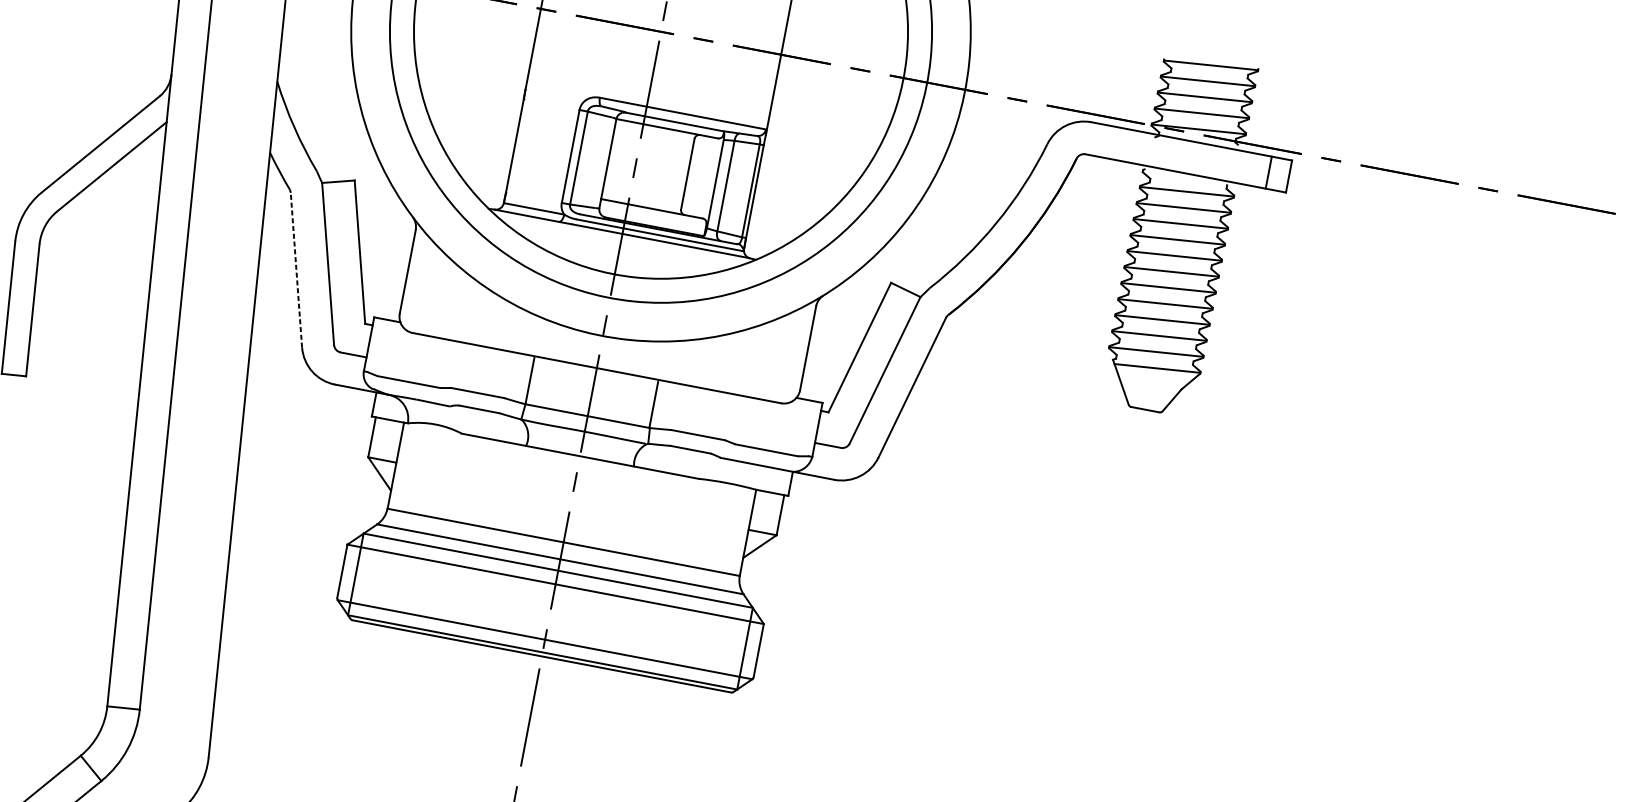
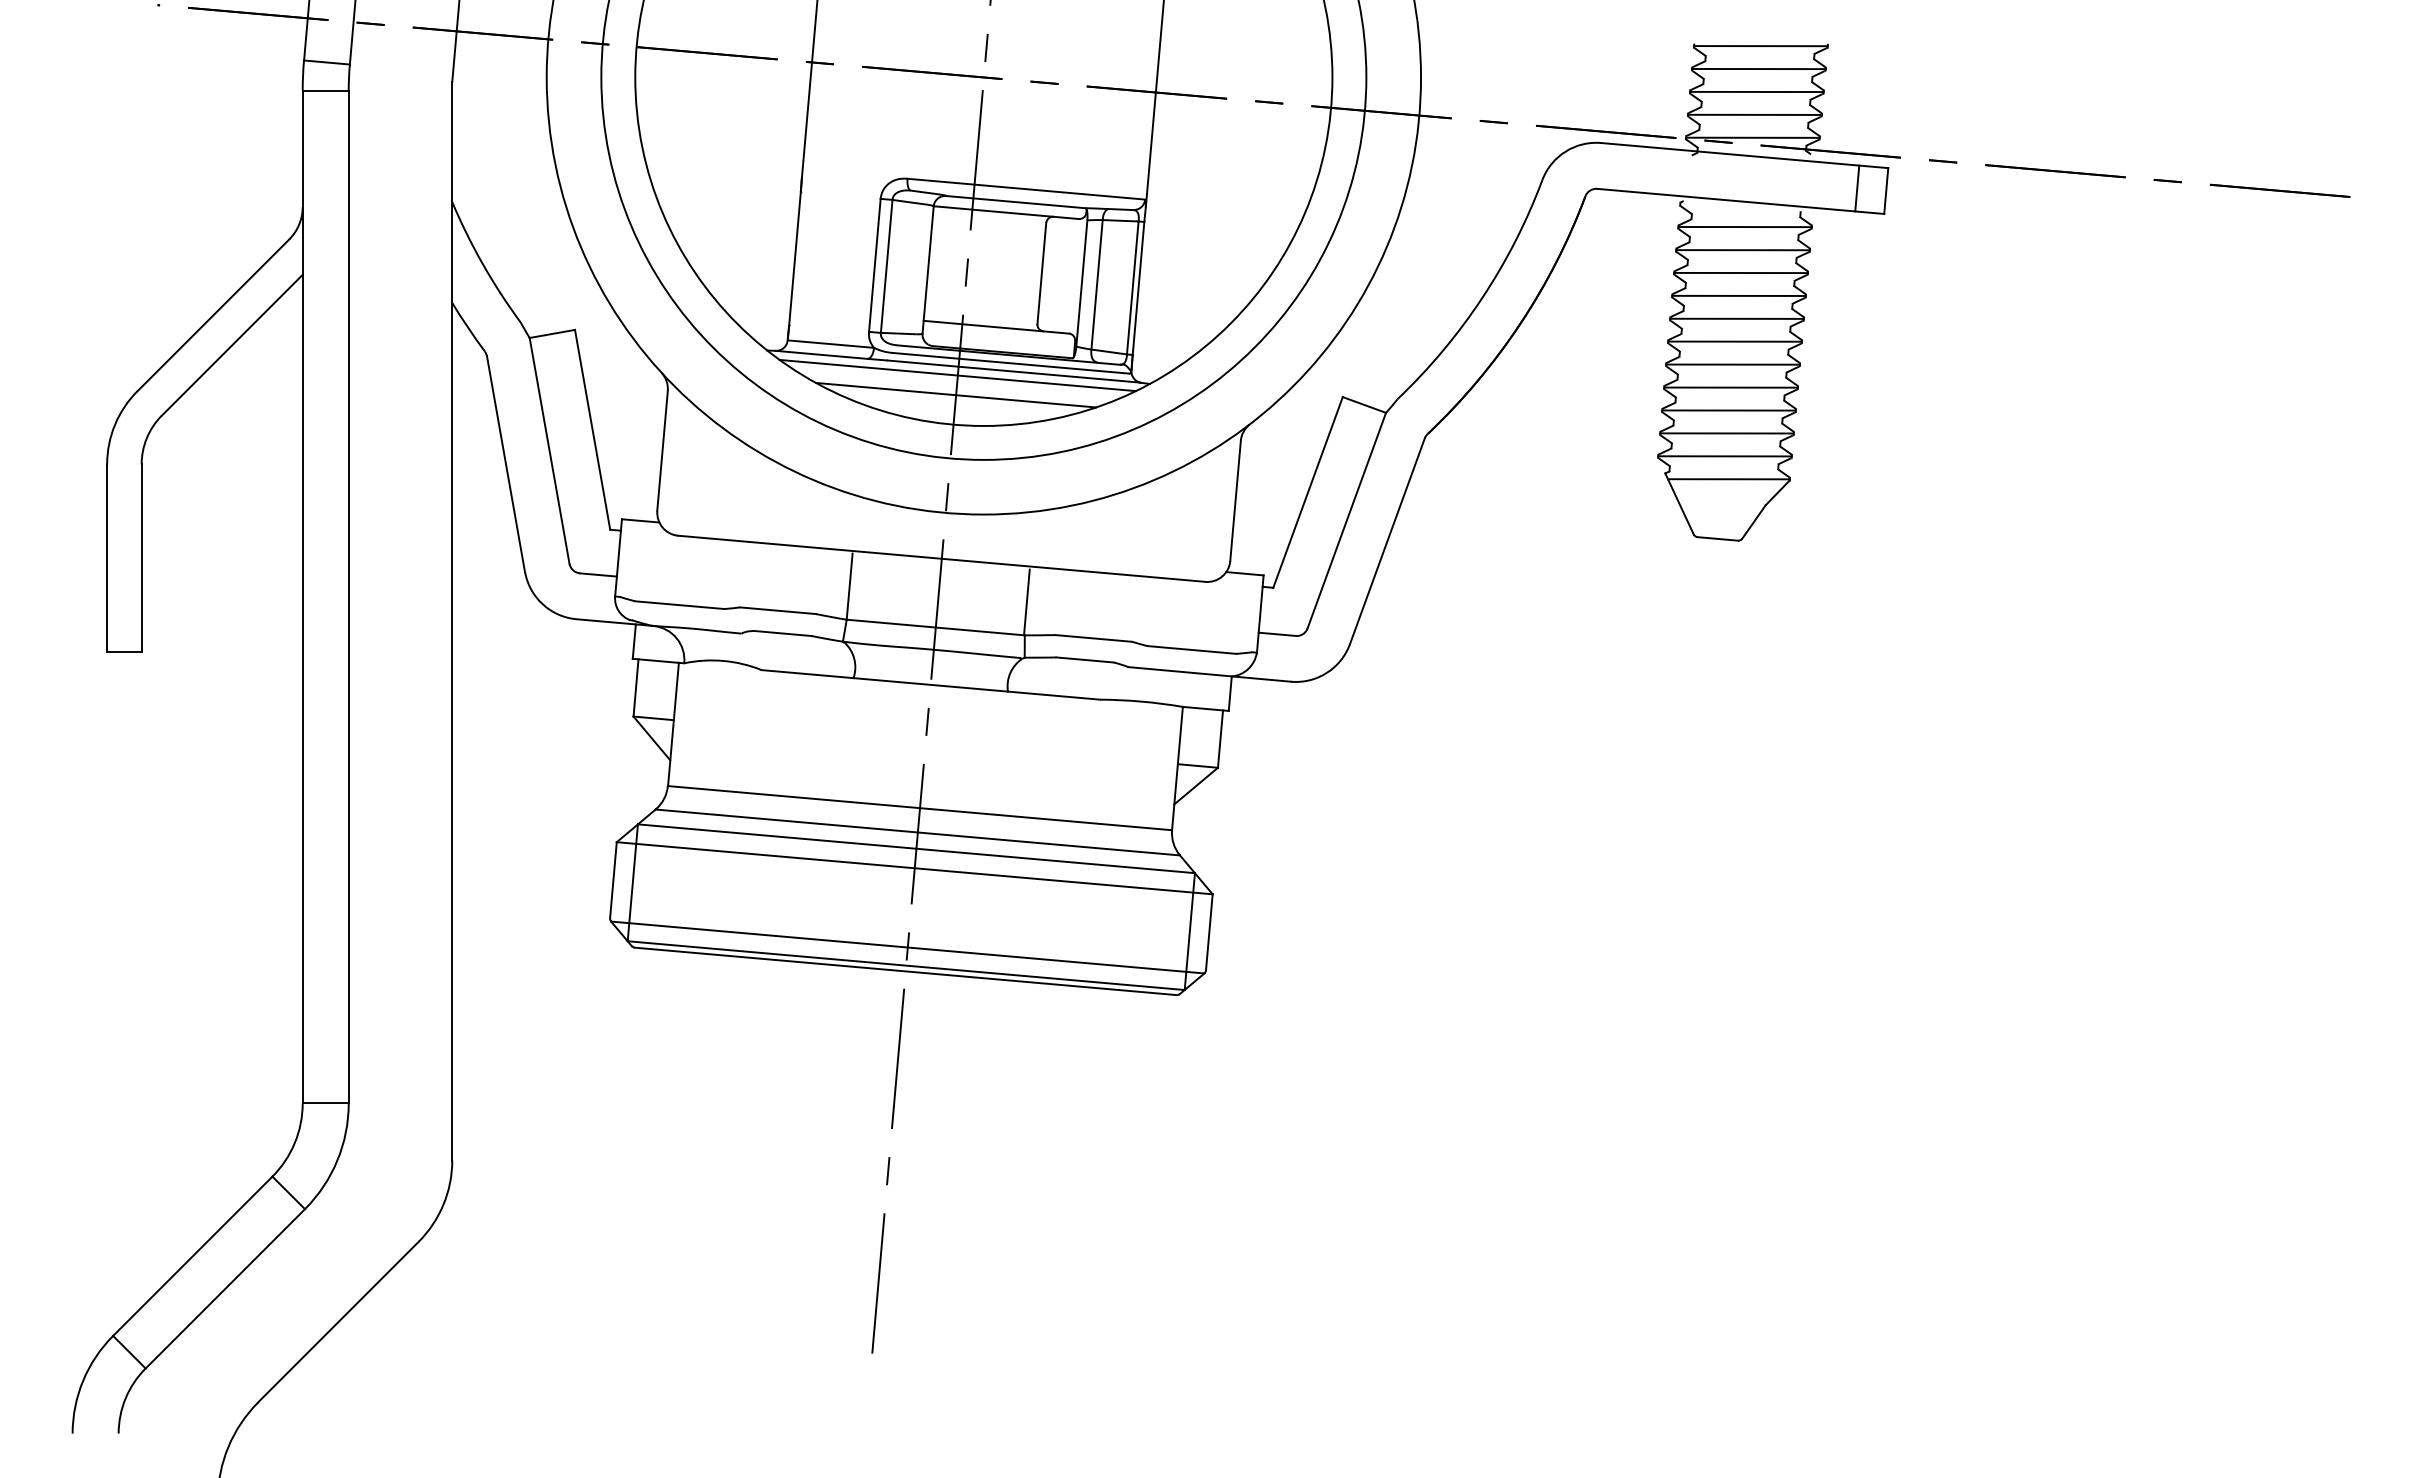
line: (621, 240) -> (957, 375), added
line: (619, 253) -> (956, 394), added
line: (296, 270) -> (505, 464), dashed -> solid

